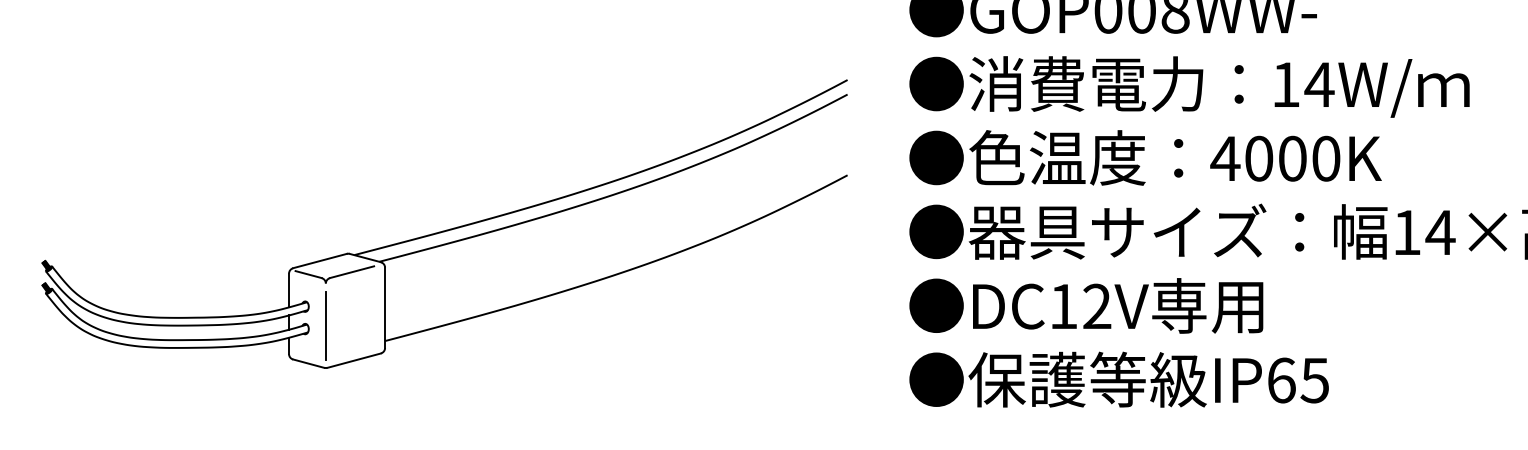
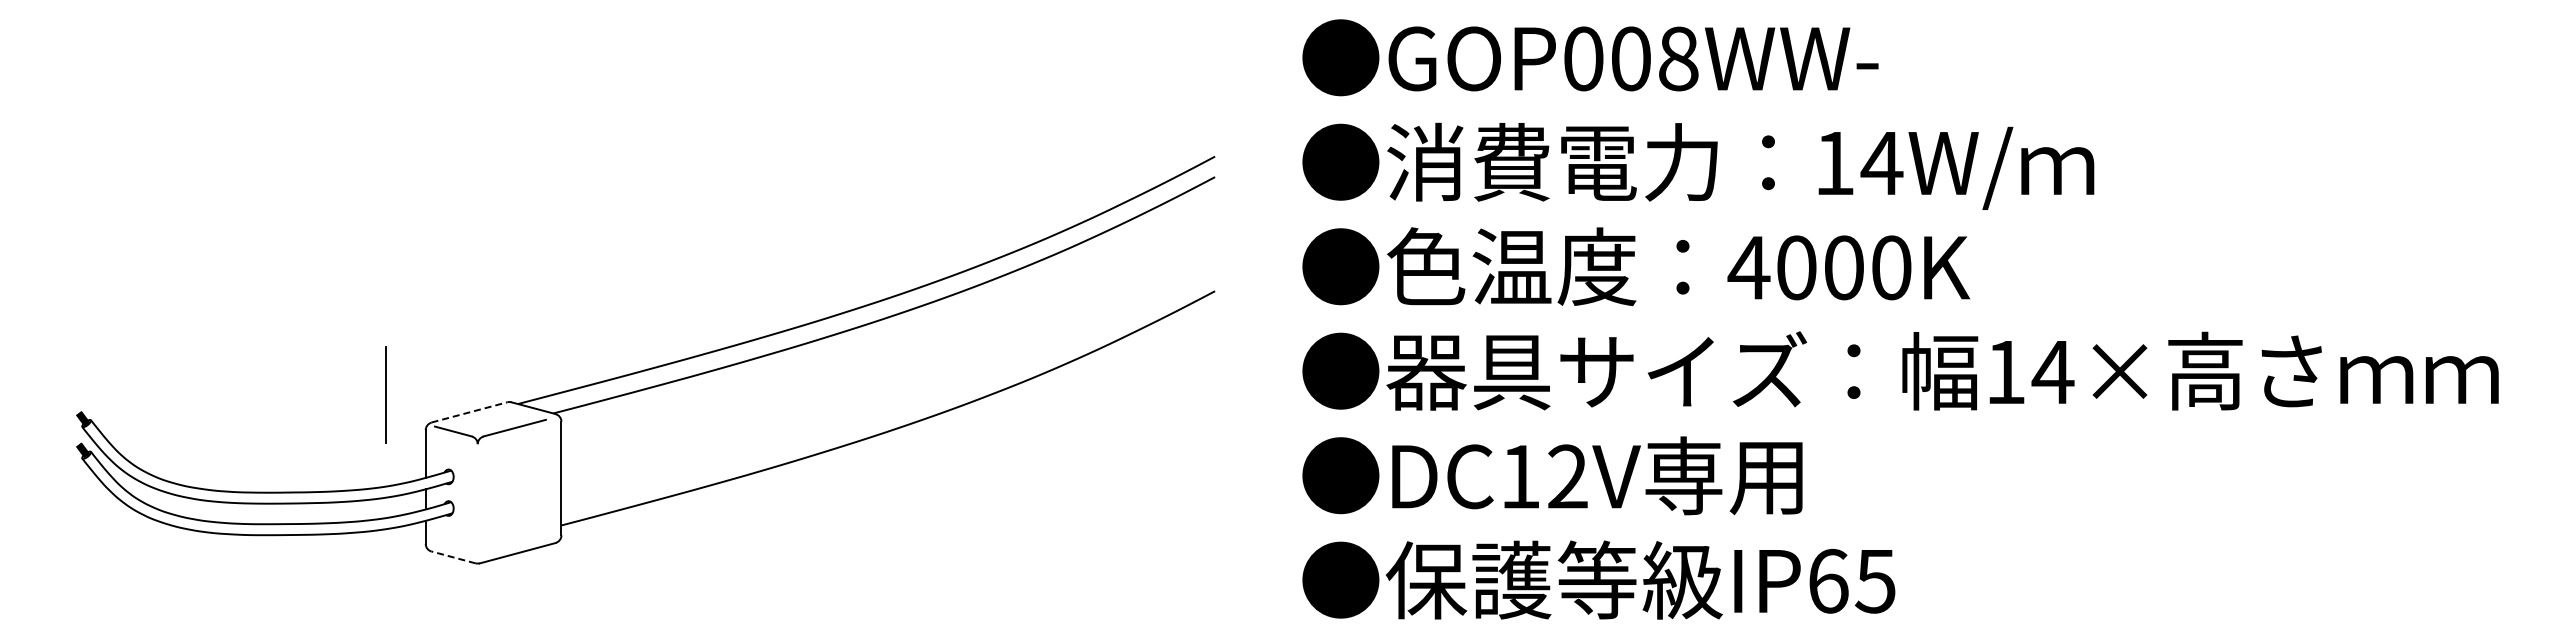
line: (320, 261) -> (469, 412), solid -> dashed
line: (325, 325) -> (385, 394), moved
line: (308, 363) -> (453, 557), solid -> dashed

